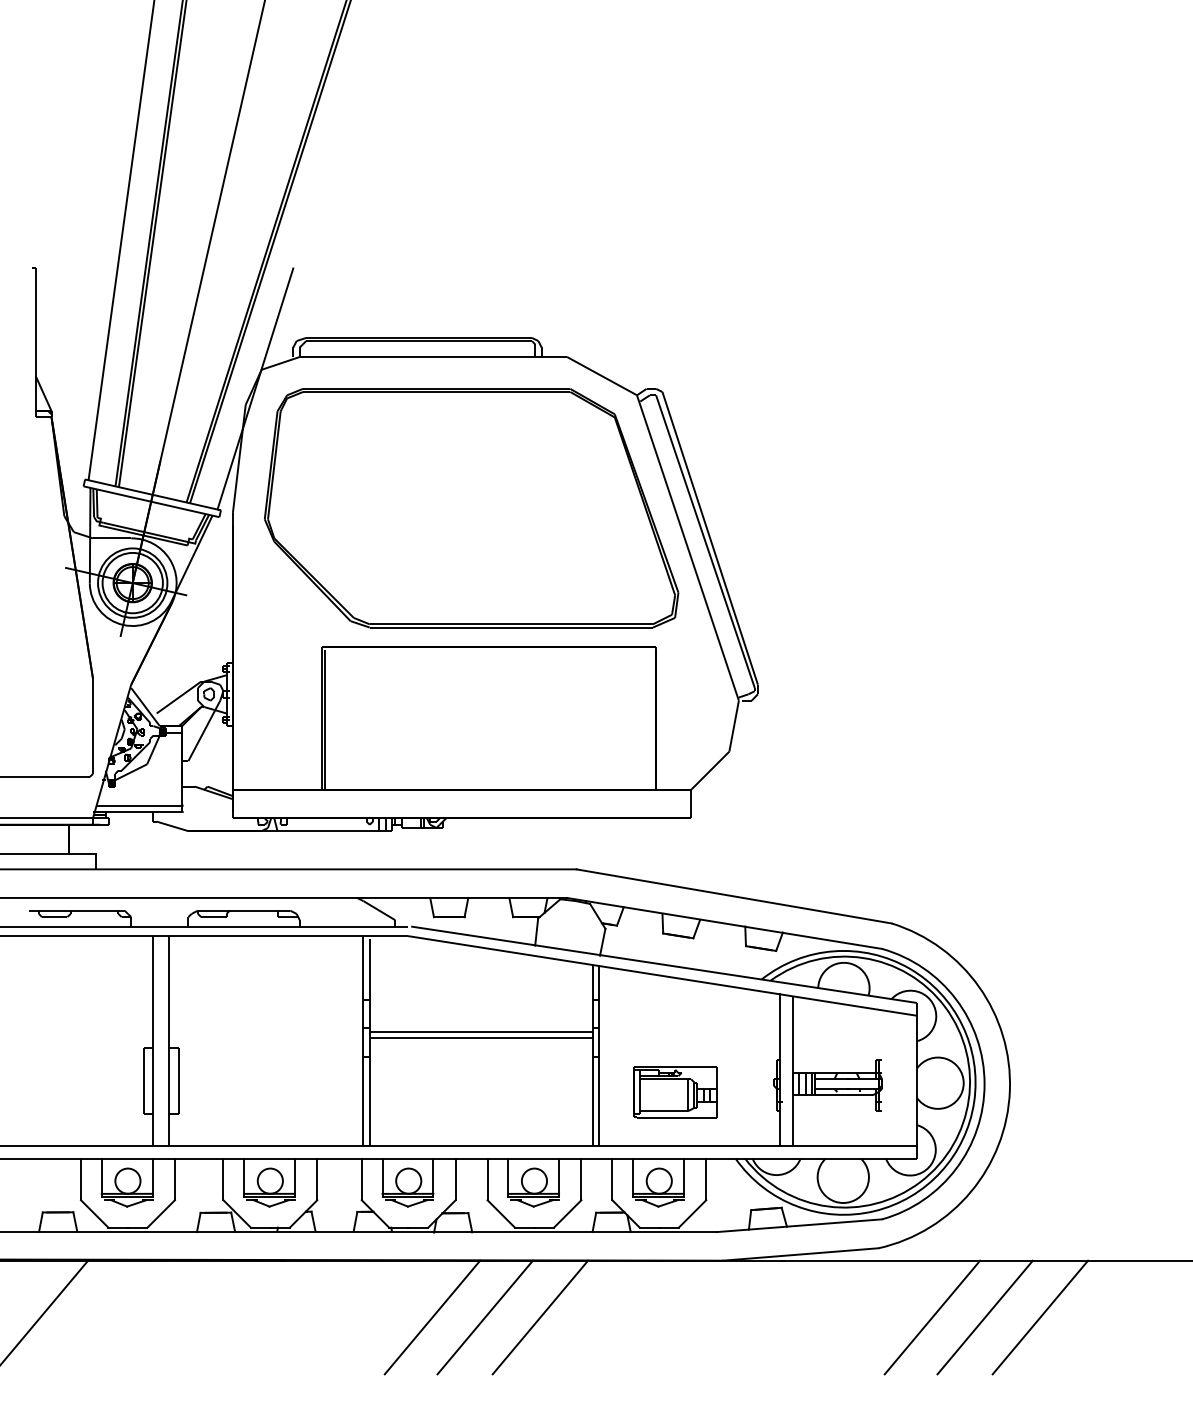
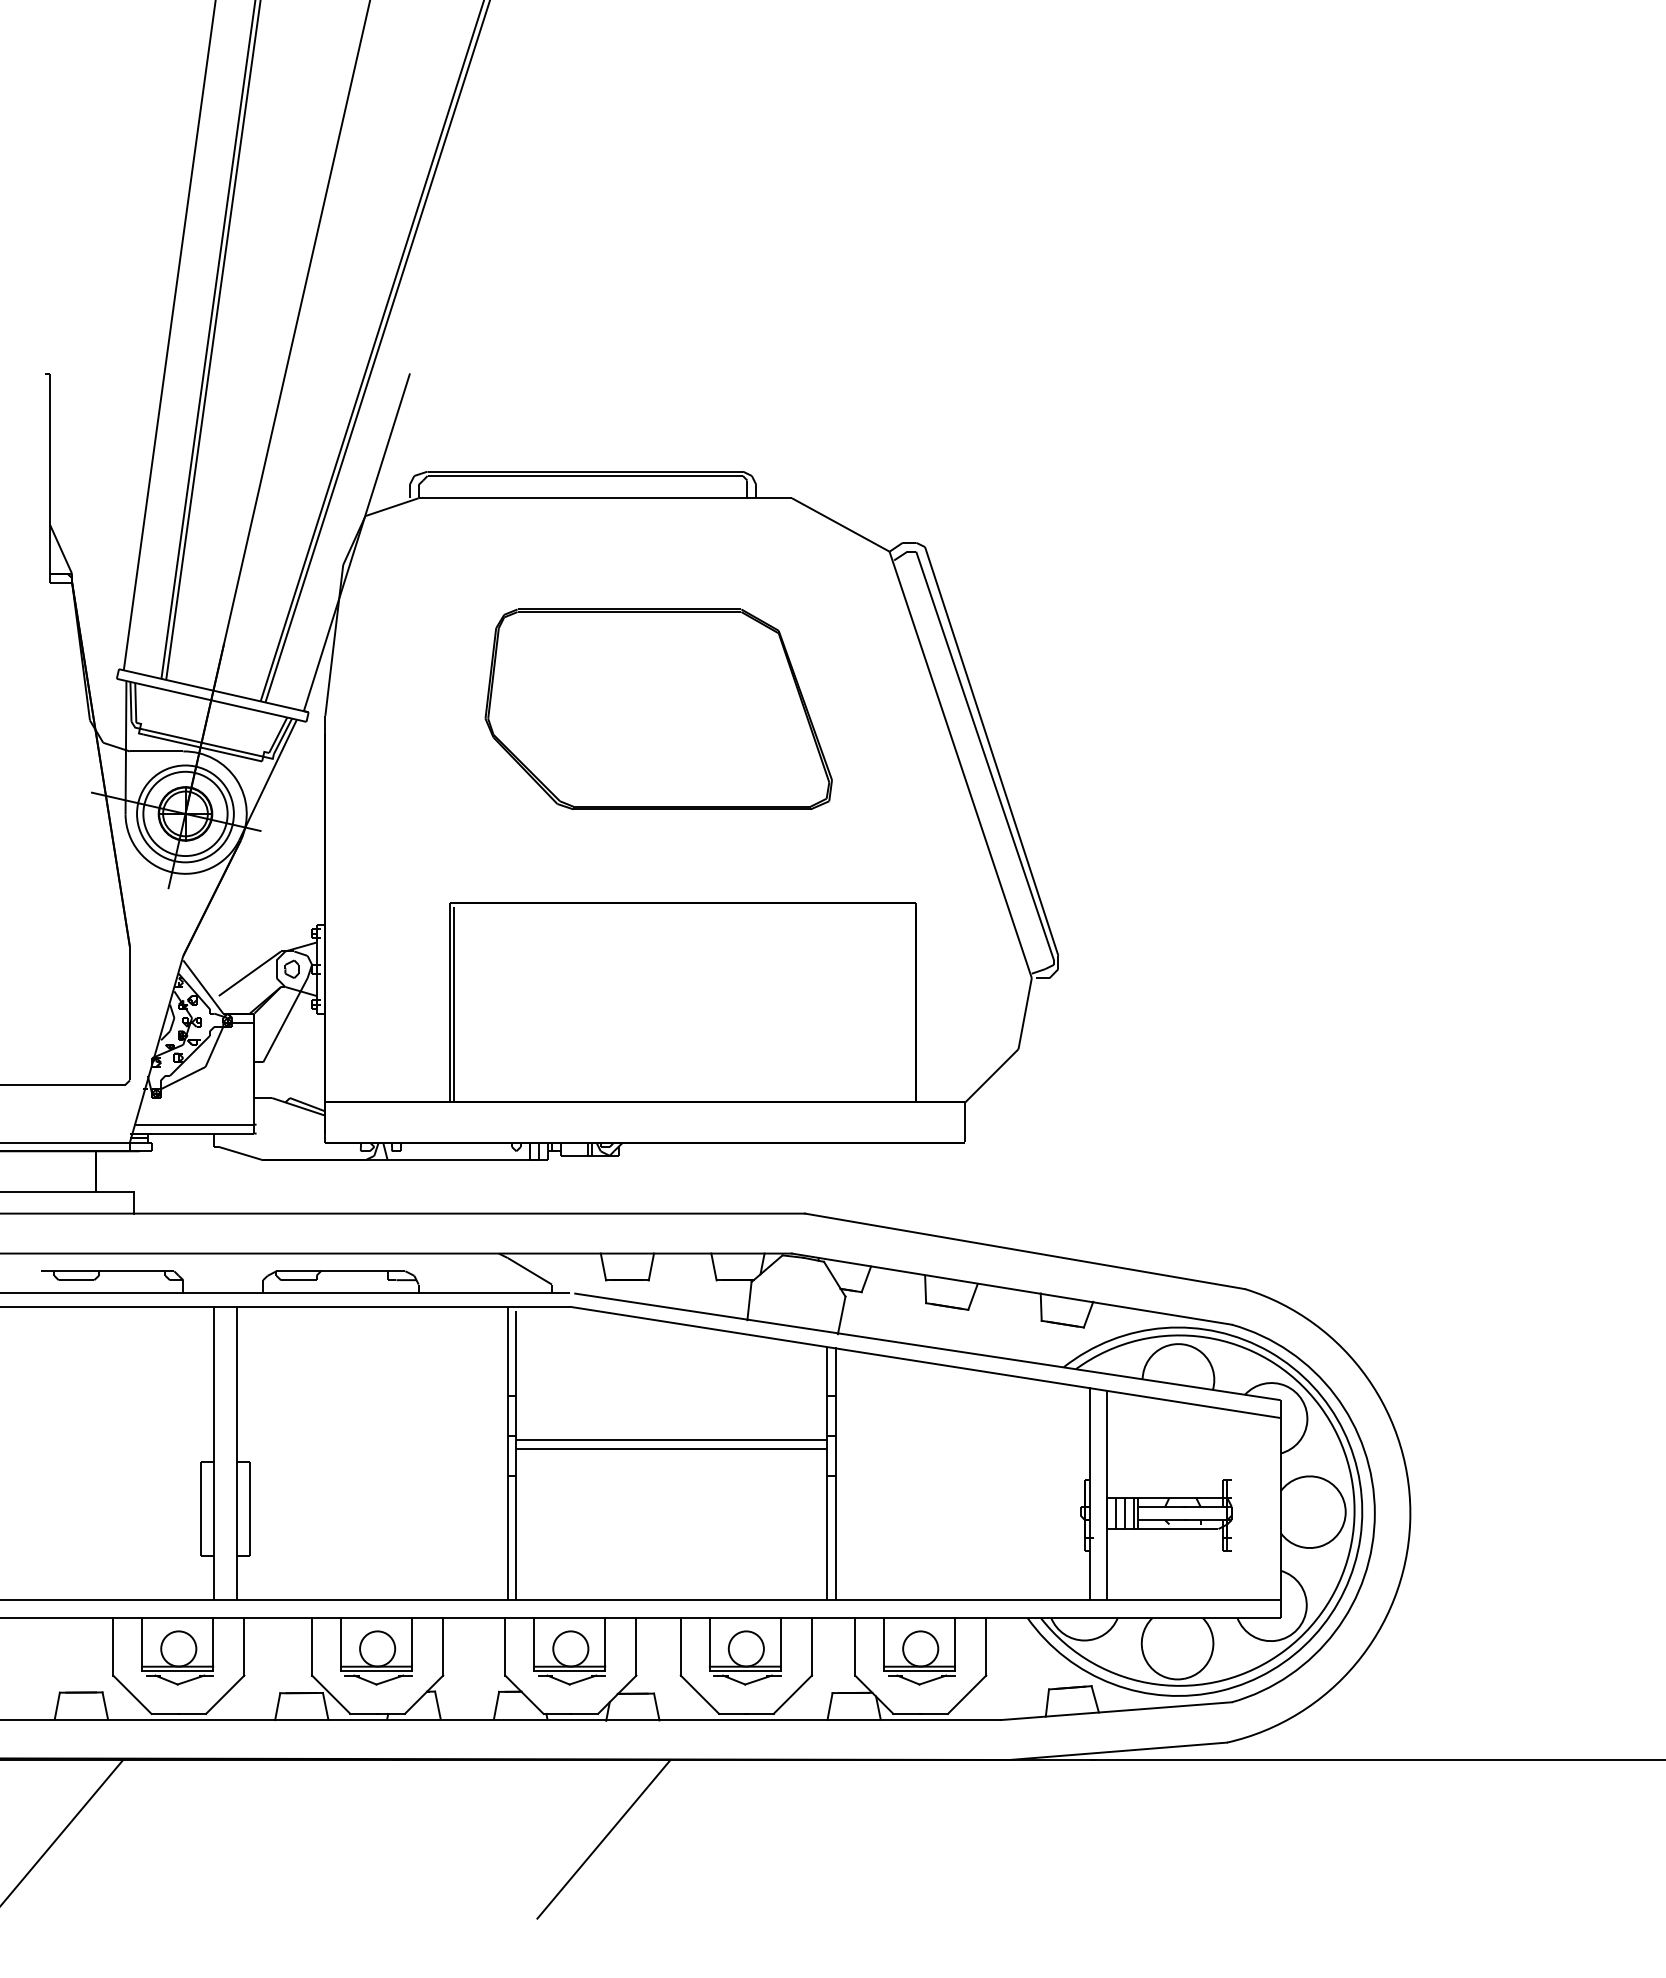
part: (471, 508) -> (658, 709), size x0.6
part: (674, 1092) -> (942, 1524), removed
line: (485, 1316) -> (677, 1838), removed
line: (540, 1316) -> (754, 1838), removed
line: (932, 1316) -> (1301, 1838), removed
line: (985, 1316) -> (1375, 1838), removed
line: (1040, 1316) -> (1452, 1838), removed

